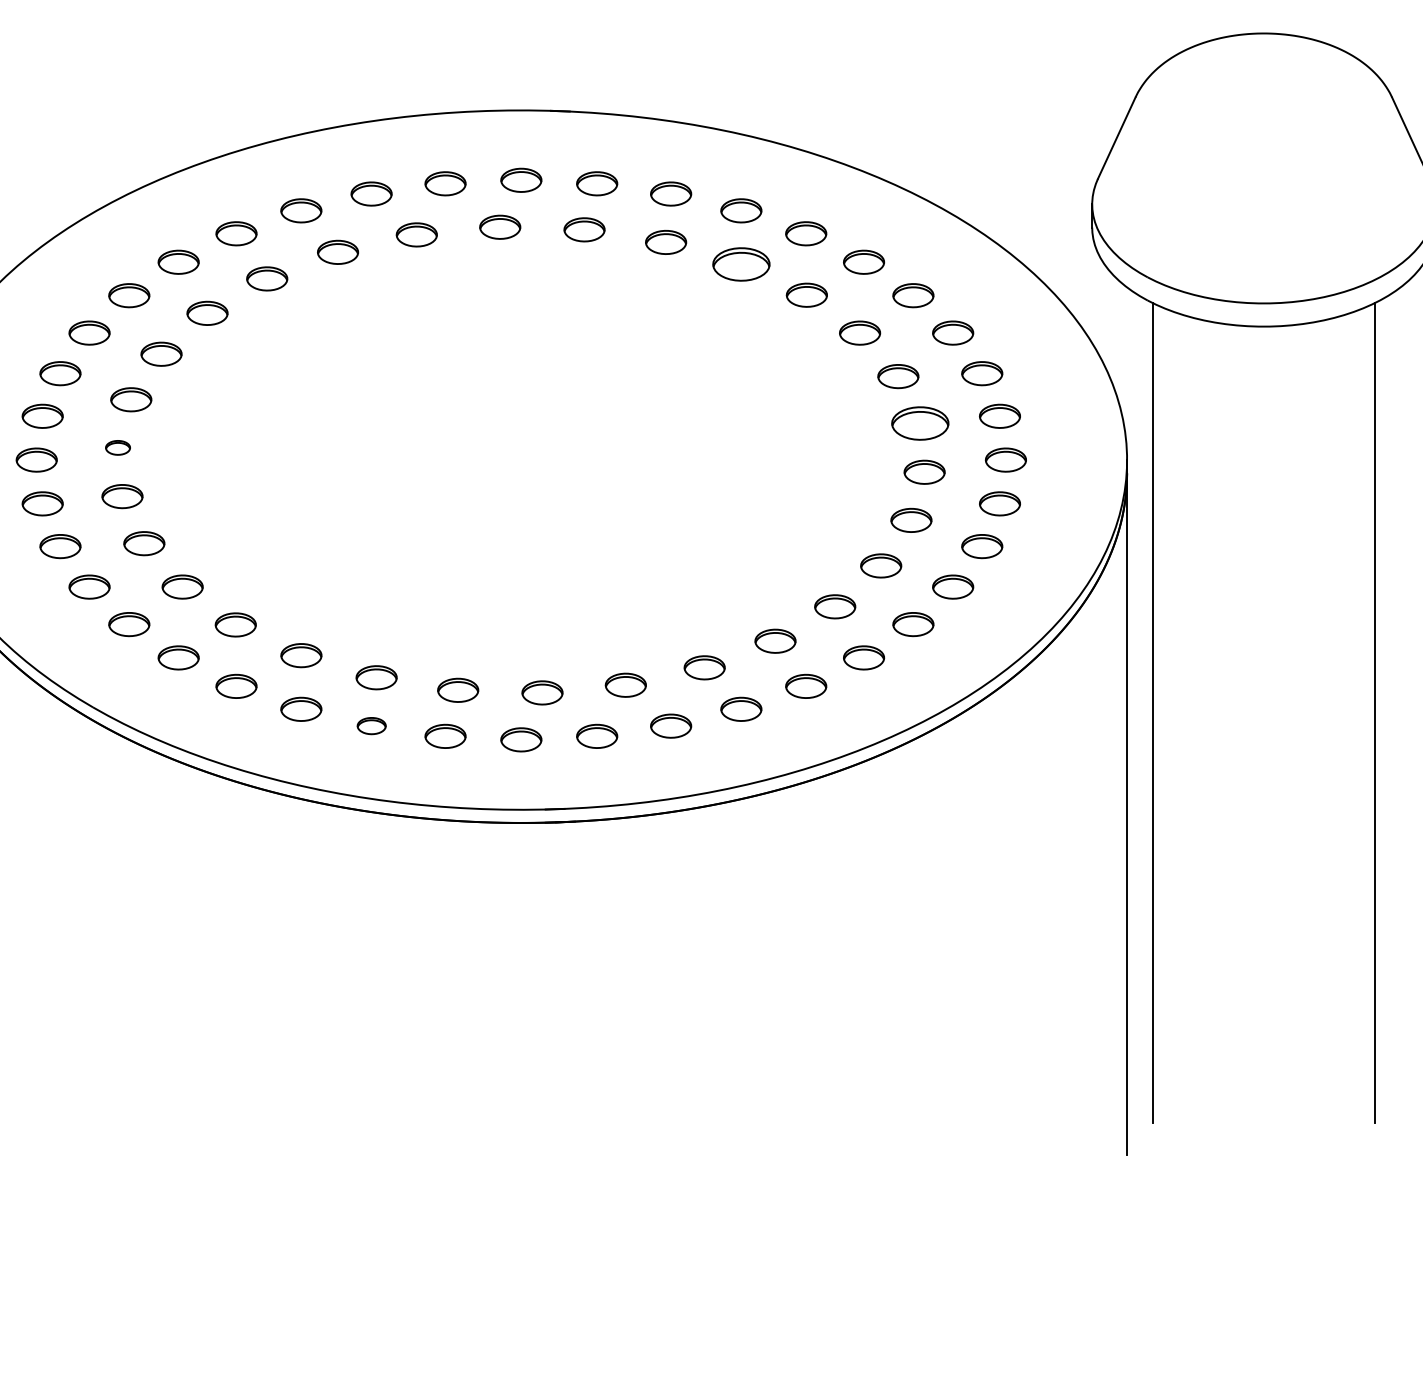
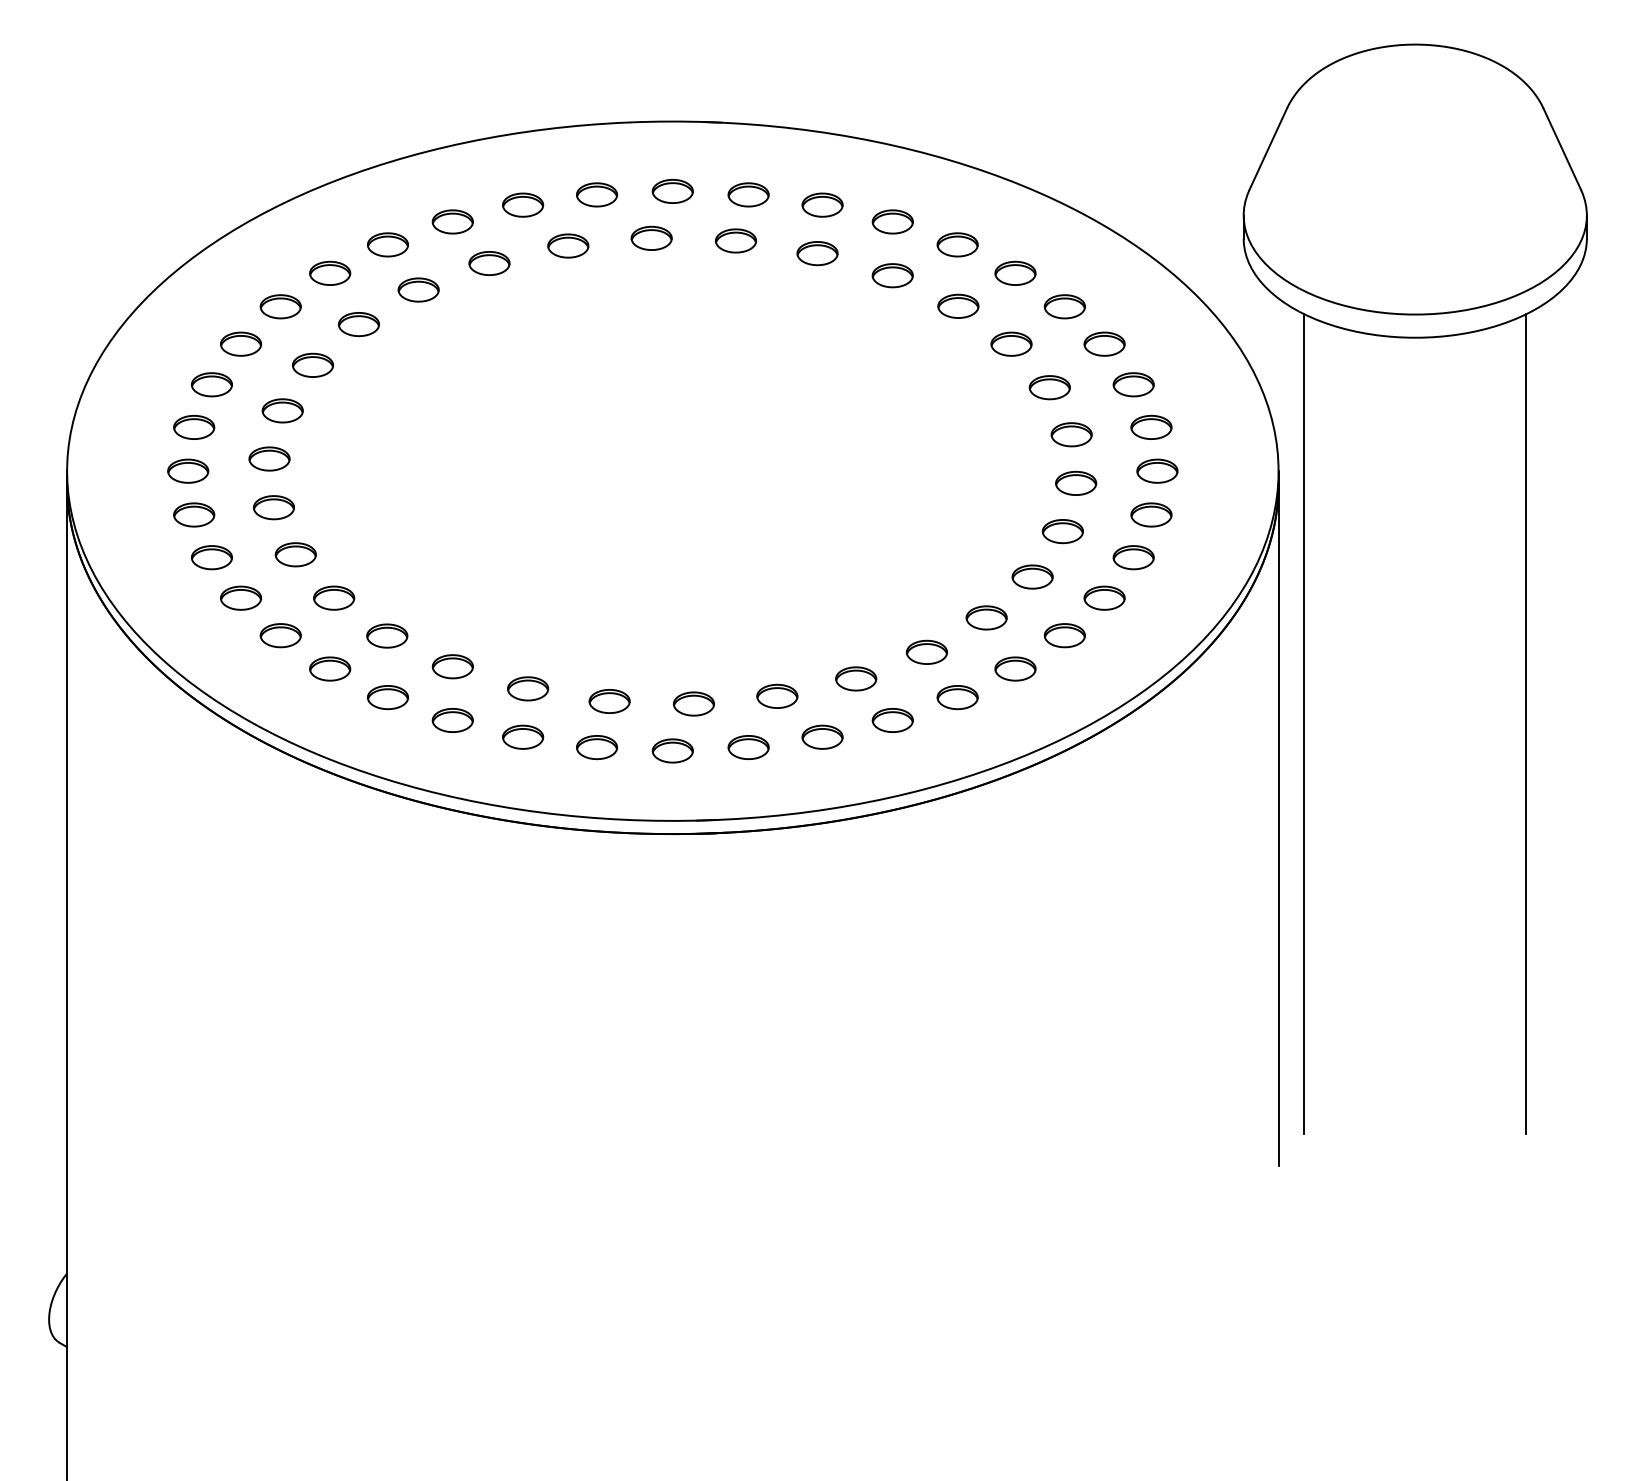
part: (741, 264) -> (892, 275), size x0.71
part: (920, 423) -> (1071, 434), size x0.71
part: (118, 447) -> (269, 458), size x1.67
part: (372, 725) -> (523, 736), size x1.43

